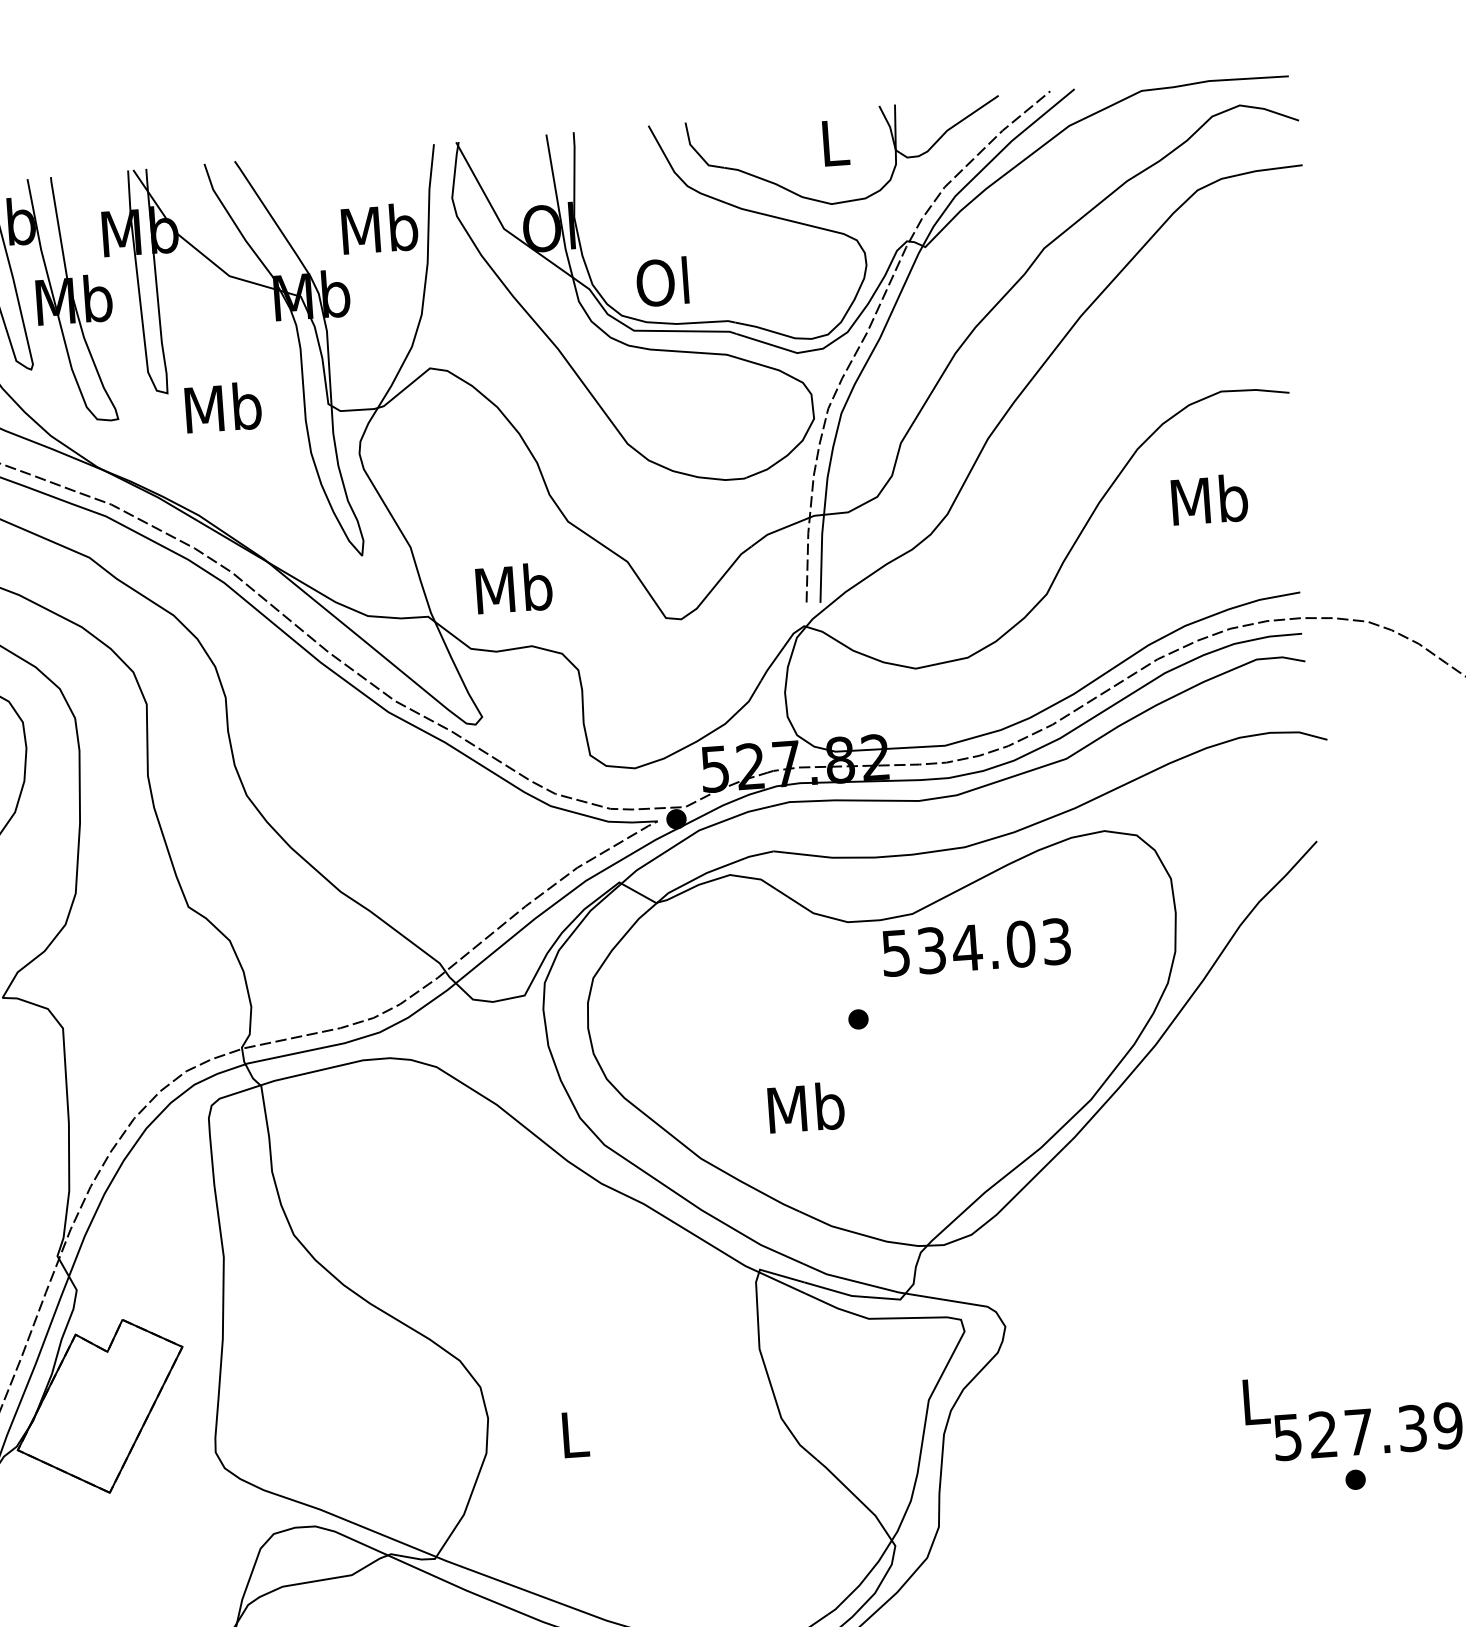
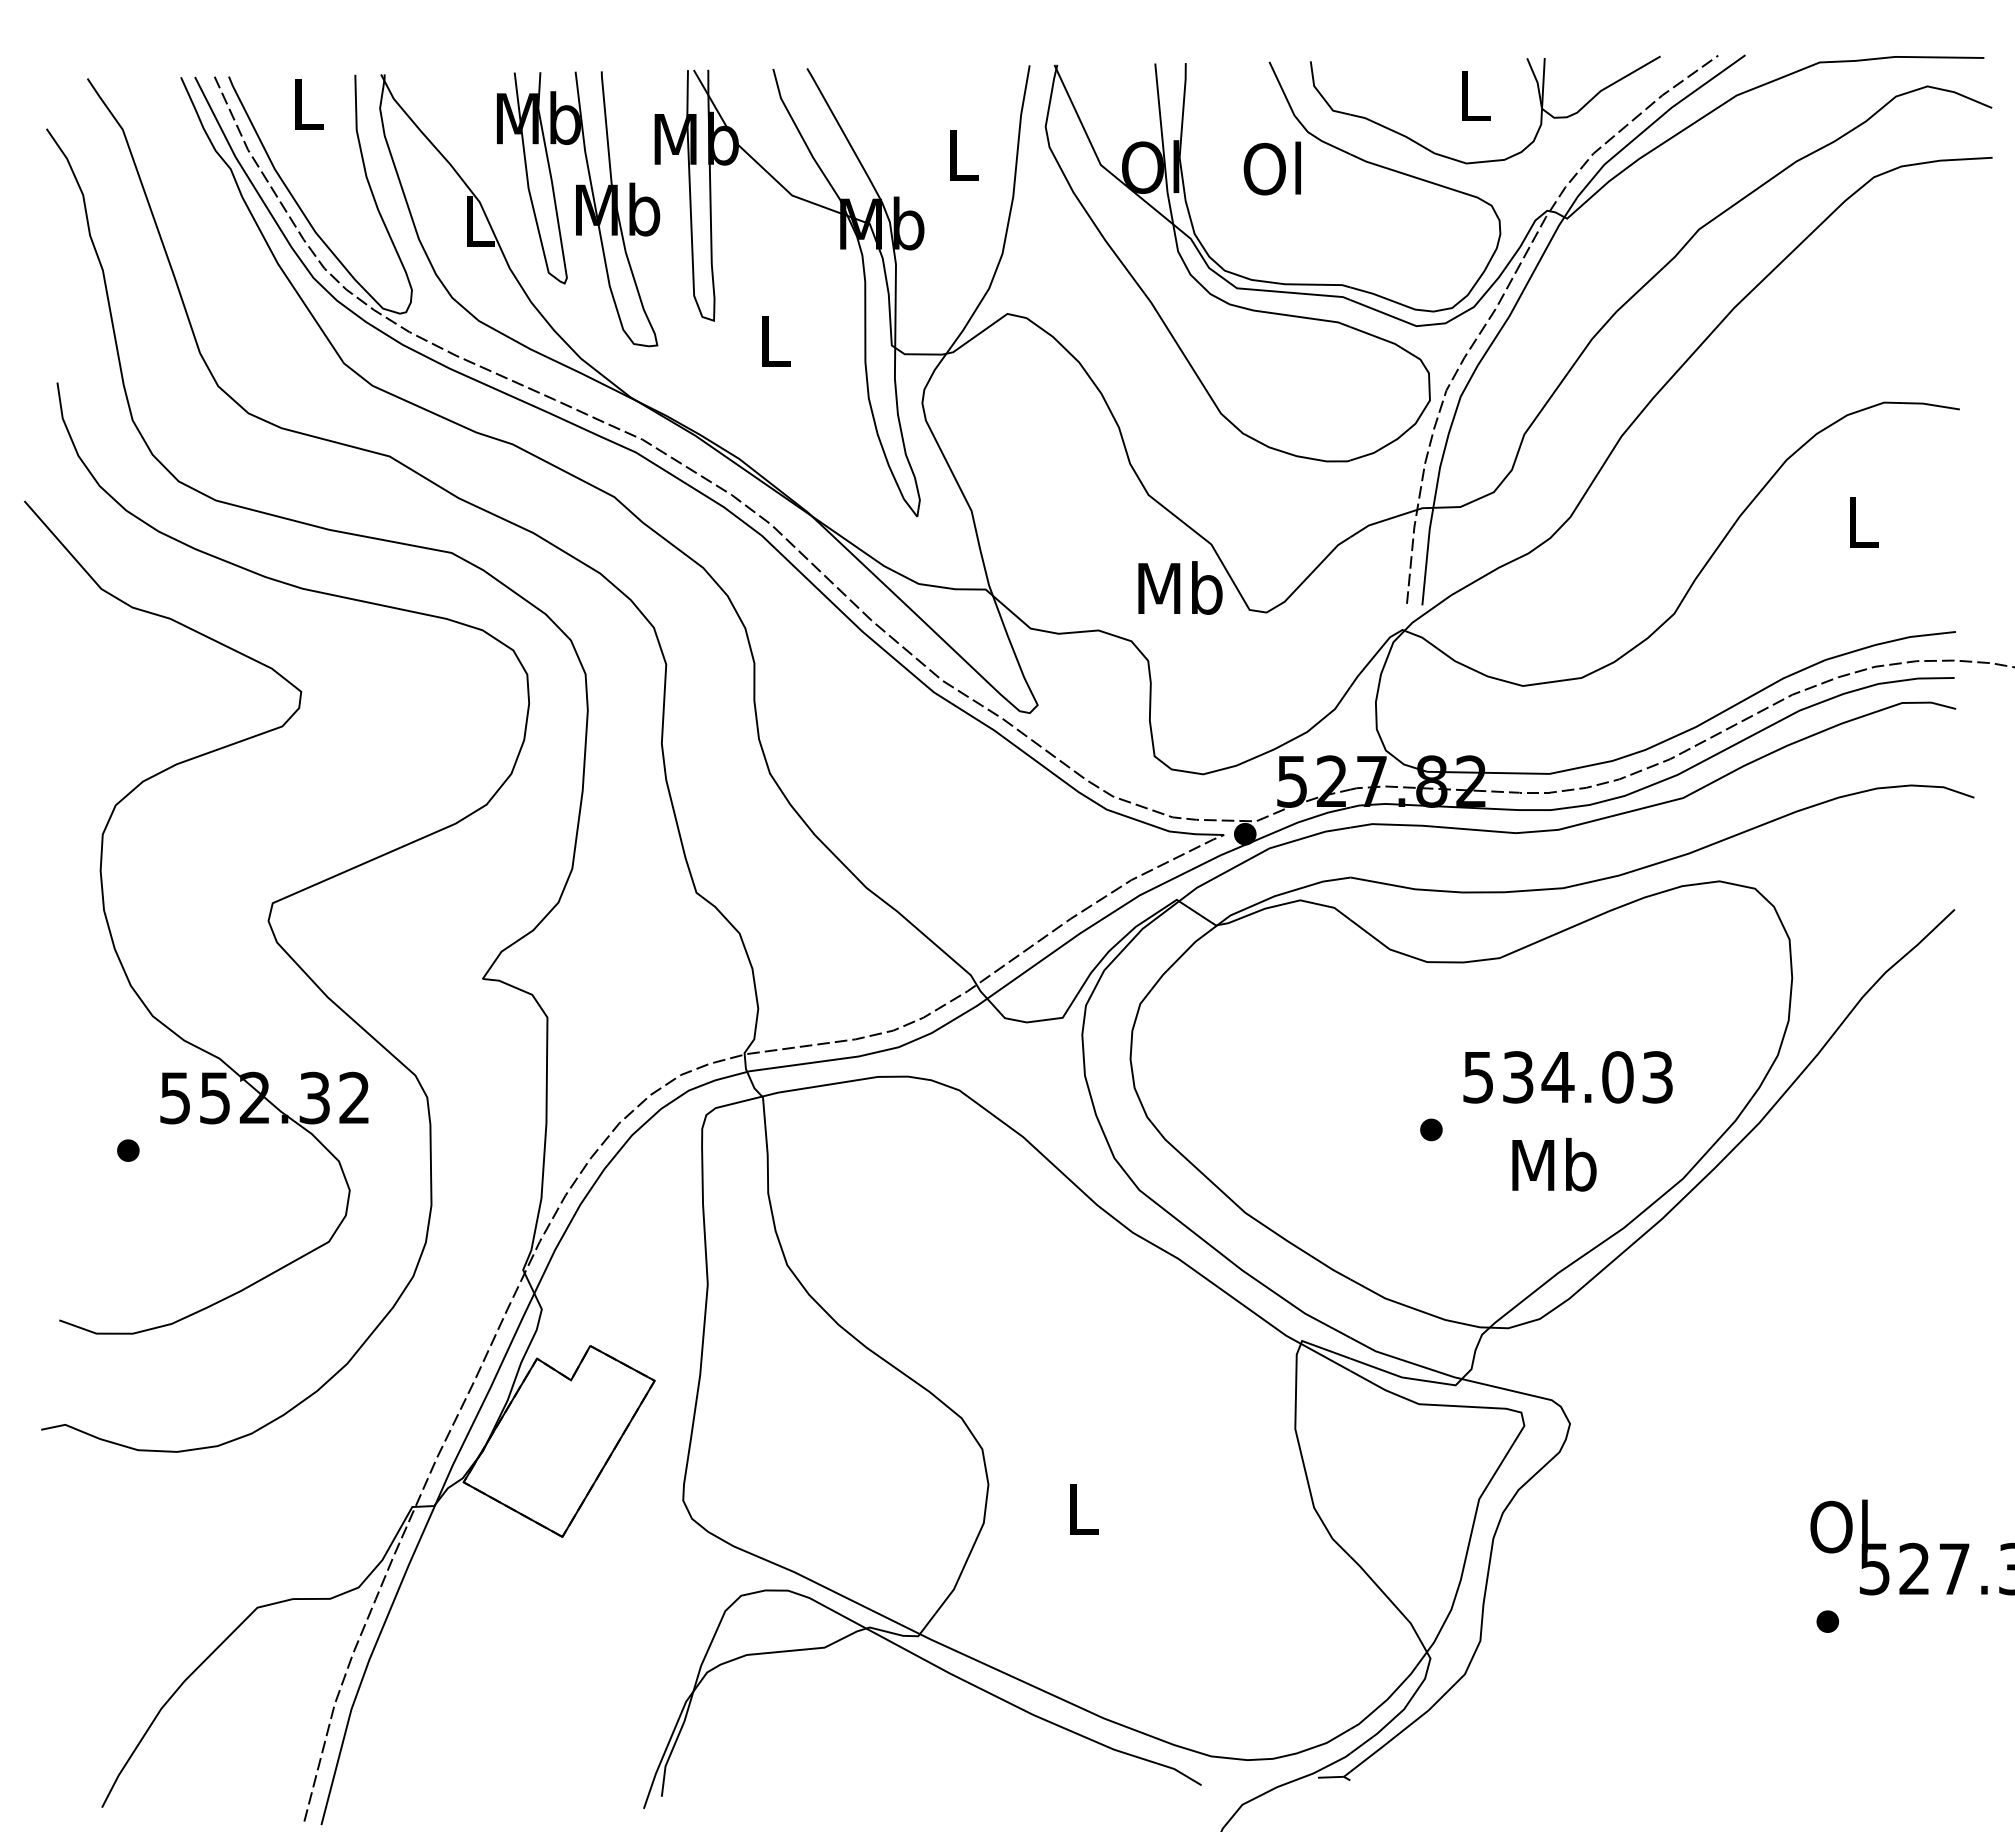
text: (379, 228) -> (962, 154), Mb -> L
text: (661, 282) -> (1271, 168), moved
text: (223, 407) -> (775, 340), Mb -> L
text: (1209, 499) -> (1862, 521), Mb -> L
text: (514, 588) -> (1180, 587), moved
text: (975, 947) -> (1567, 1077), moved
part: (858, 1019) -> (1431, 1129), moved
text: (806, 1107) -> (1554, 1164), moved
text: (1252, 1401) -> (1838, 1526), L -> Ol
part: (1355, 1479) -> (1827, 1621), moved

